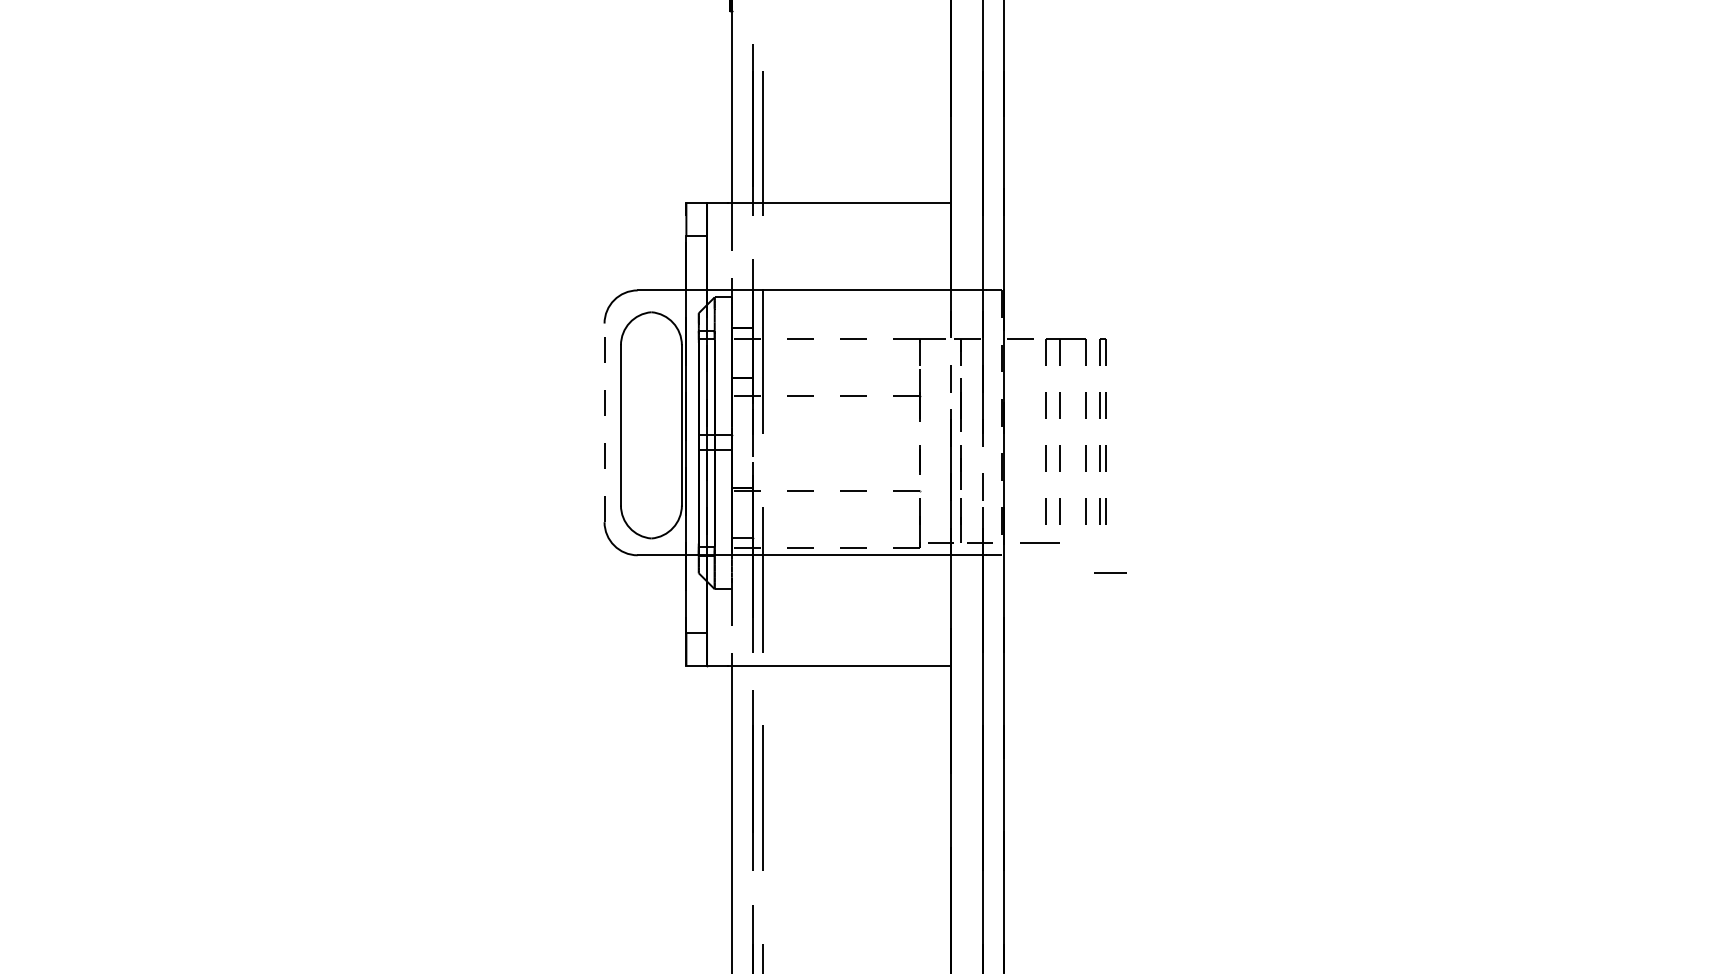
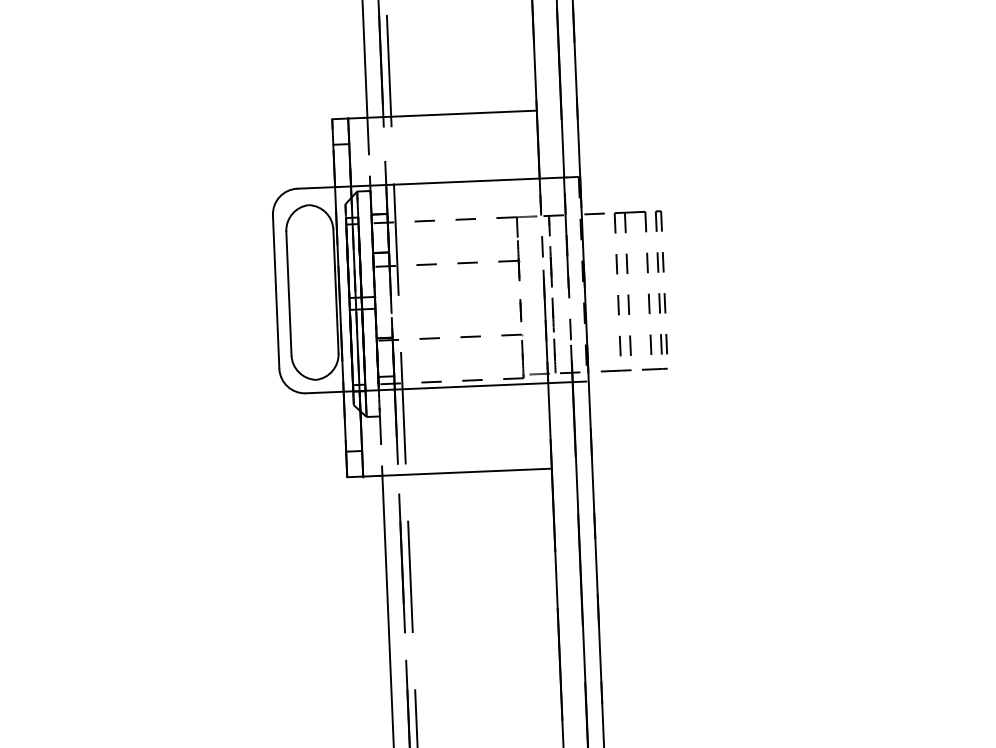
line: (604, 422) -> (276, 291), dashed -> solid
line: (1110, 572) -> (654, 368), moved

